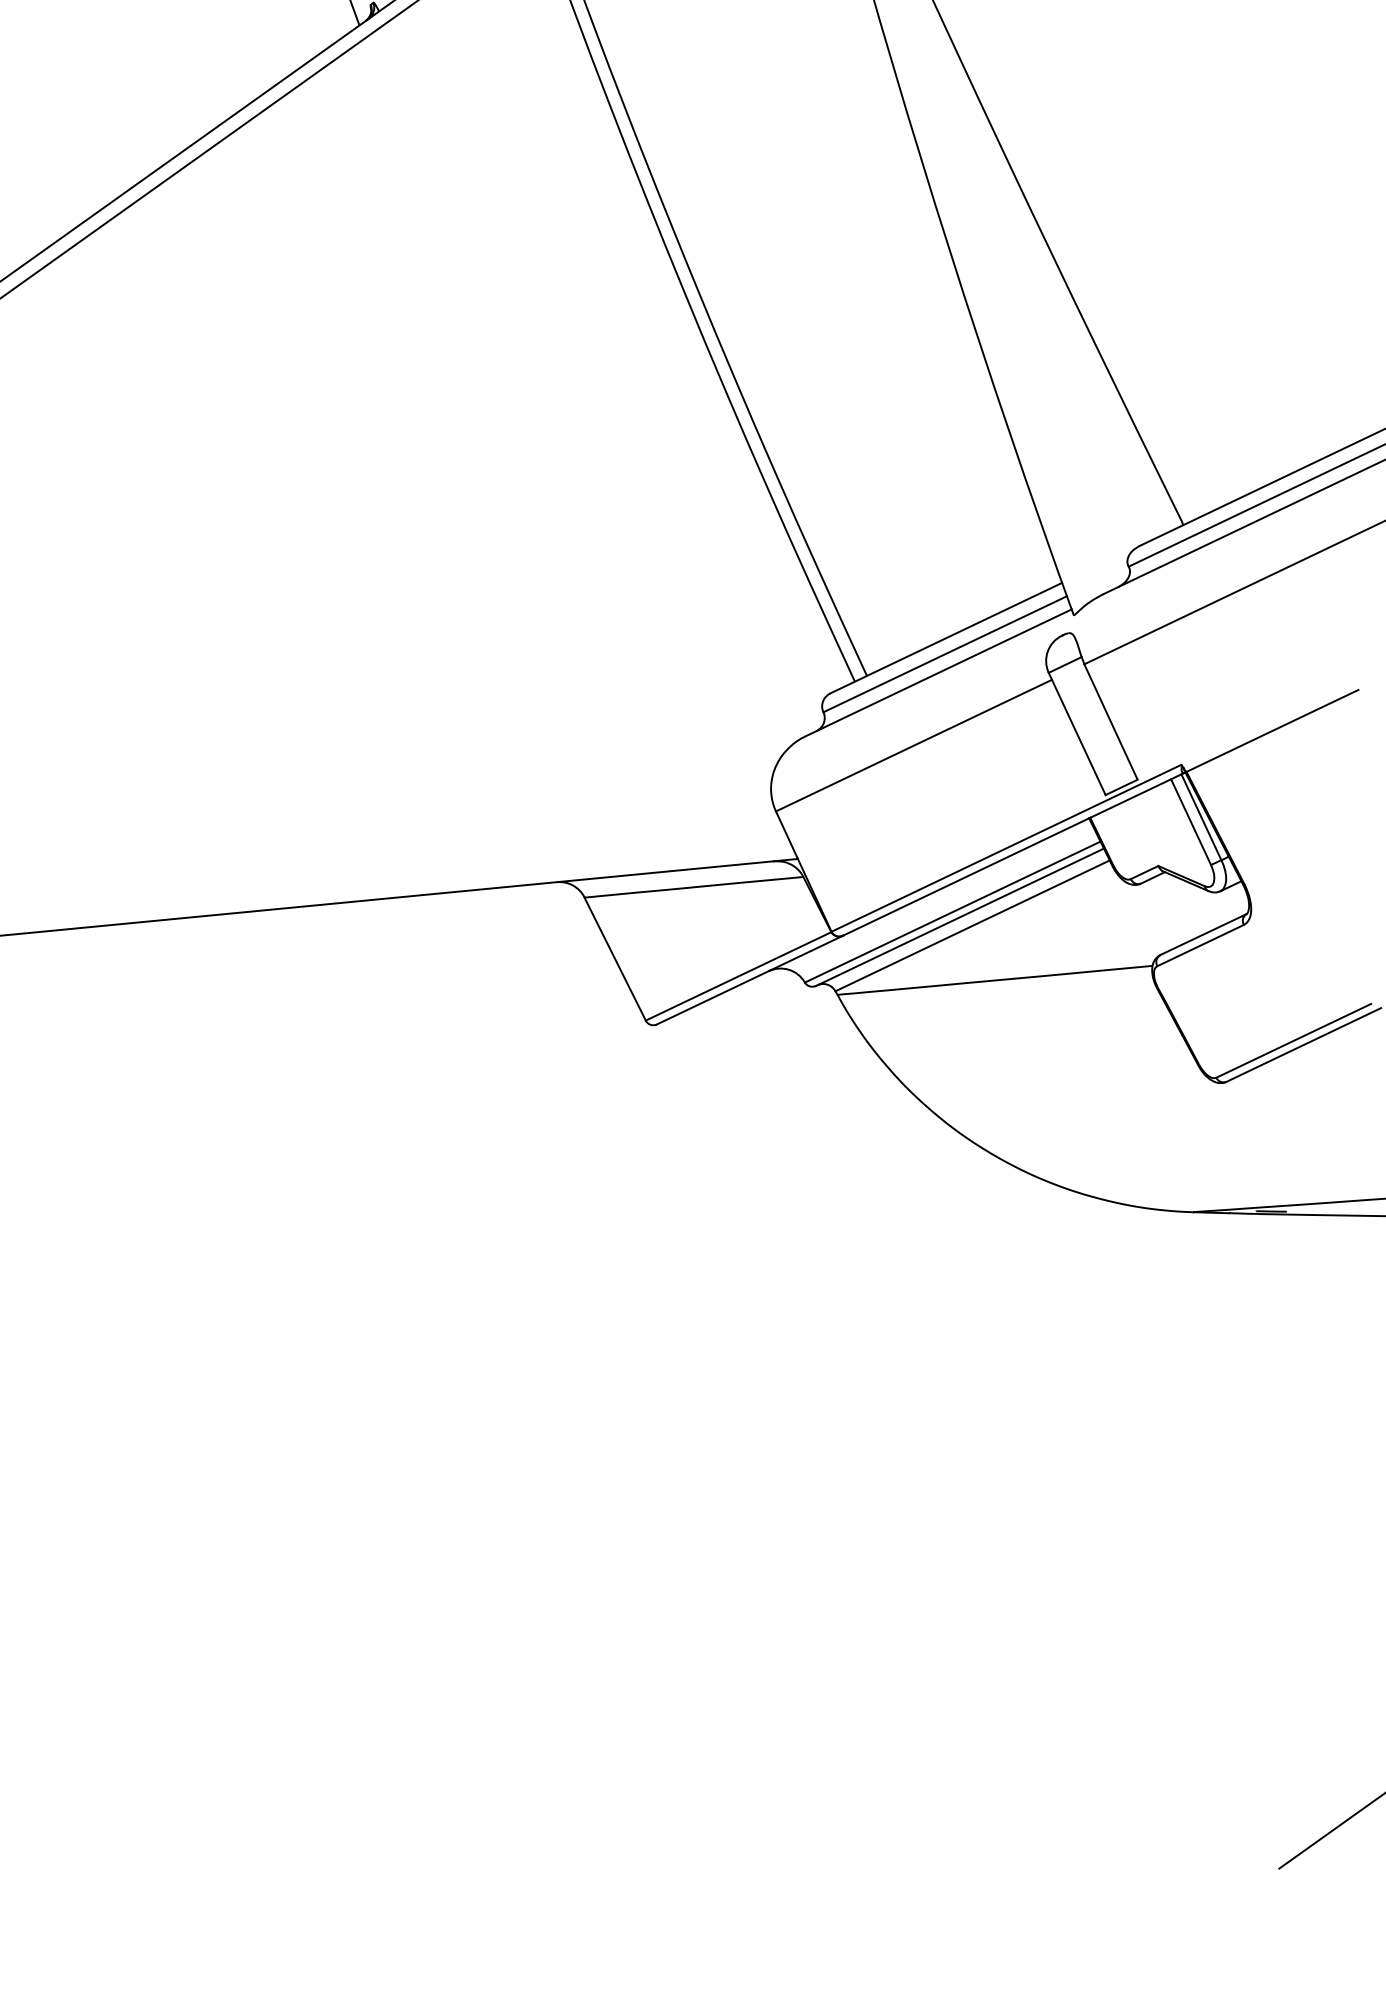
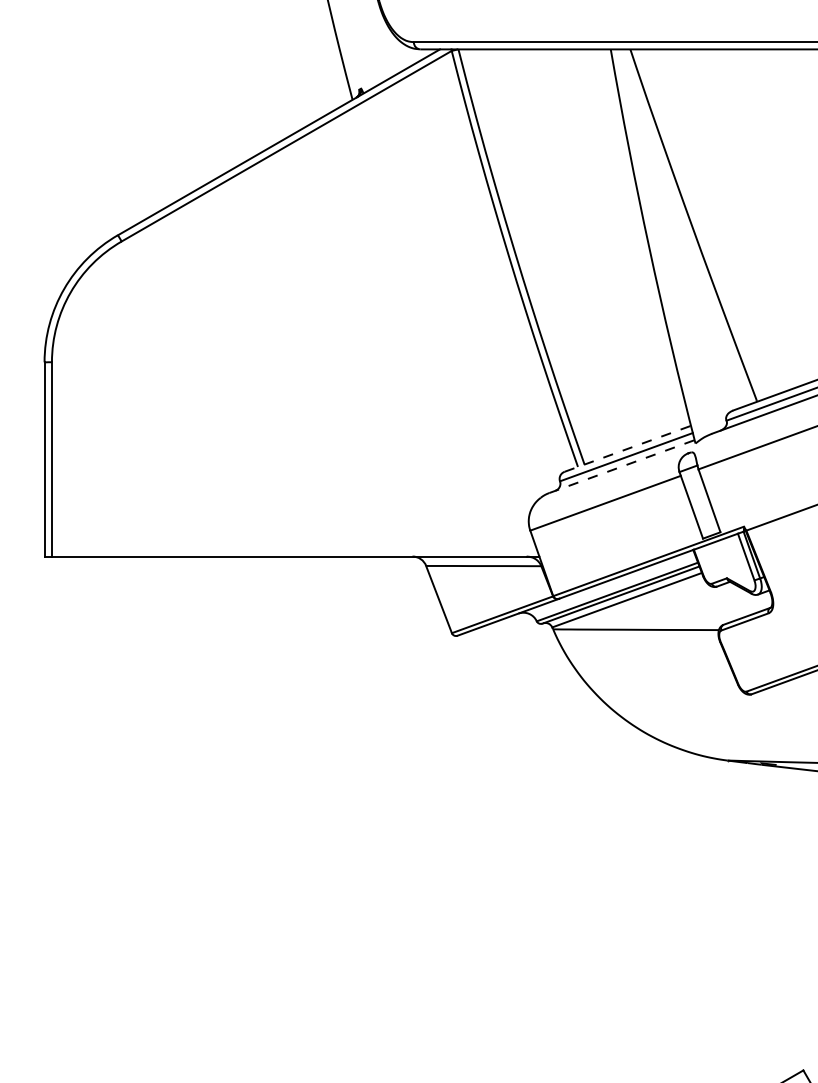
line: (947, 637) -> (628, 448), solid -> dashed
line: (939, 672) -> (622, 466), solid -> dashed

